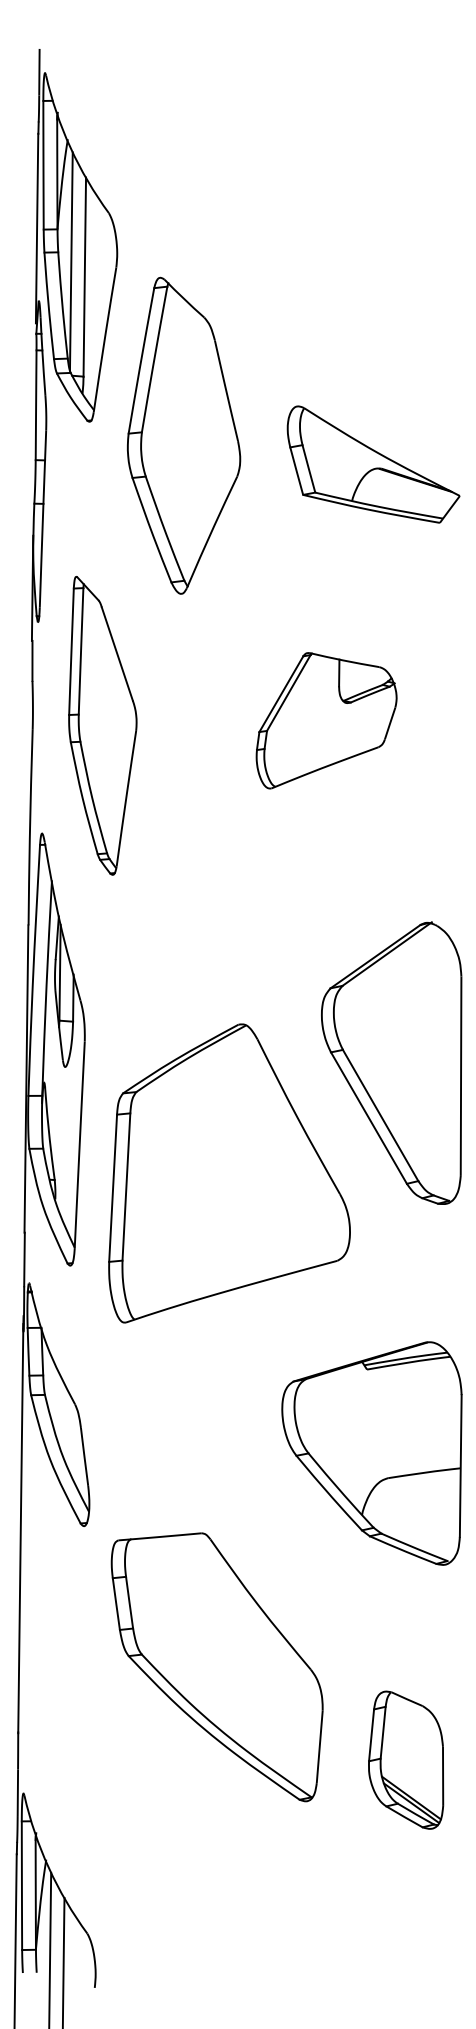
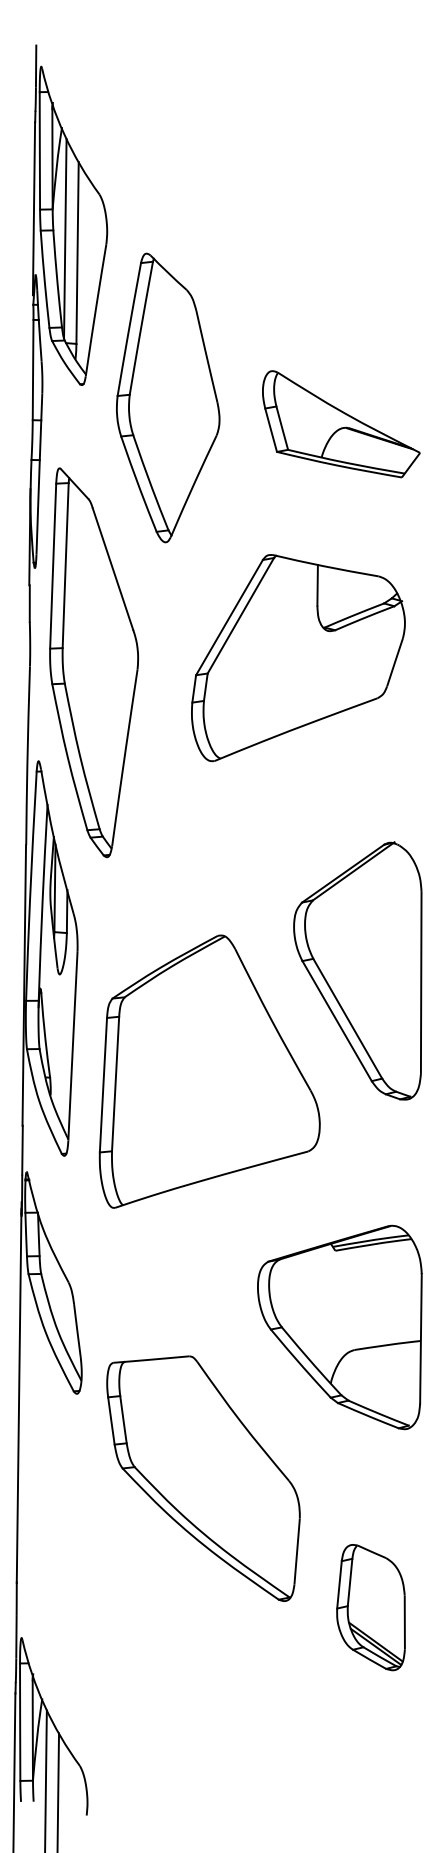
part: (326, 721) -> (298, 658), size x1.67
part: (102, 725) -> (93, 662), size x1.43
part: (217, 1667) -> (203, 1478), moved

